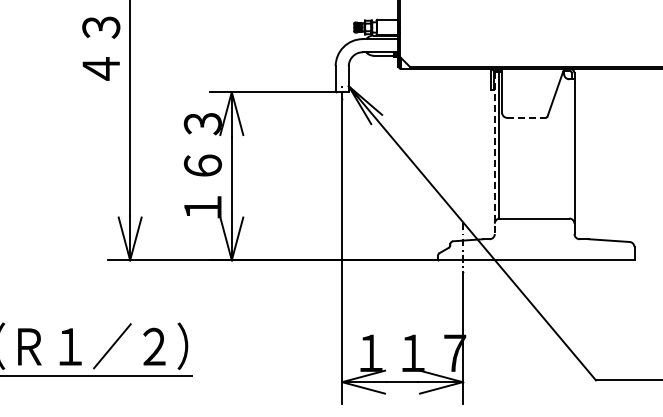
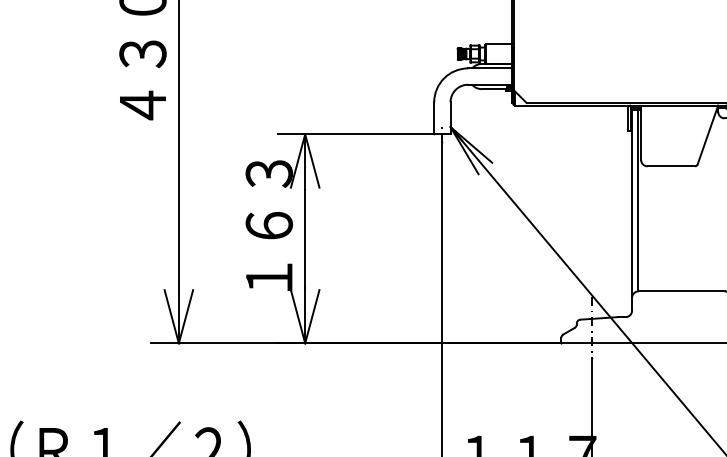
line: (526, 117) -> (671, 165), dashed -> solid
line: (494, 153) -> (631, 210), dashed -> solid

